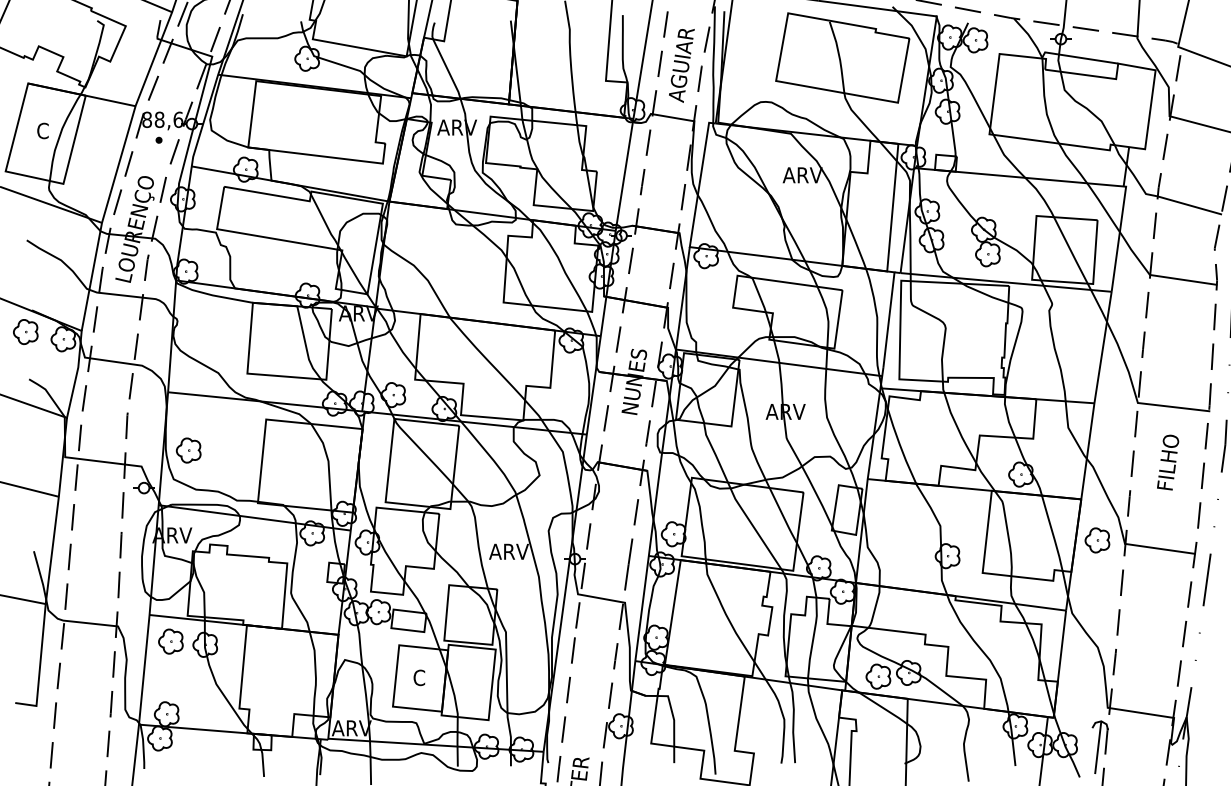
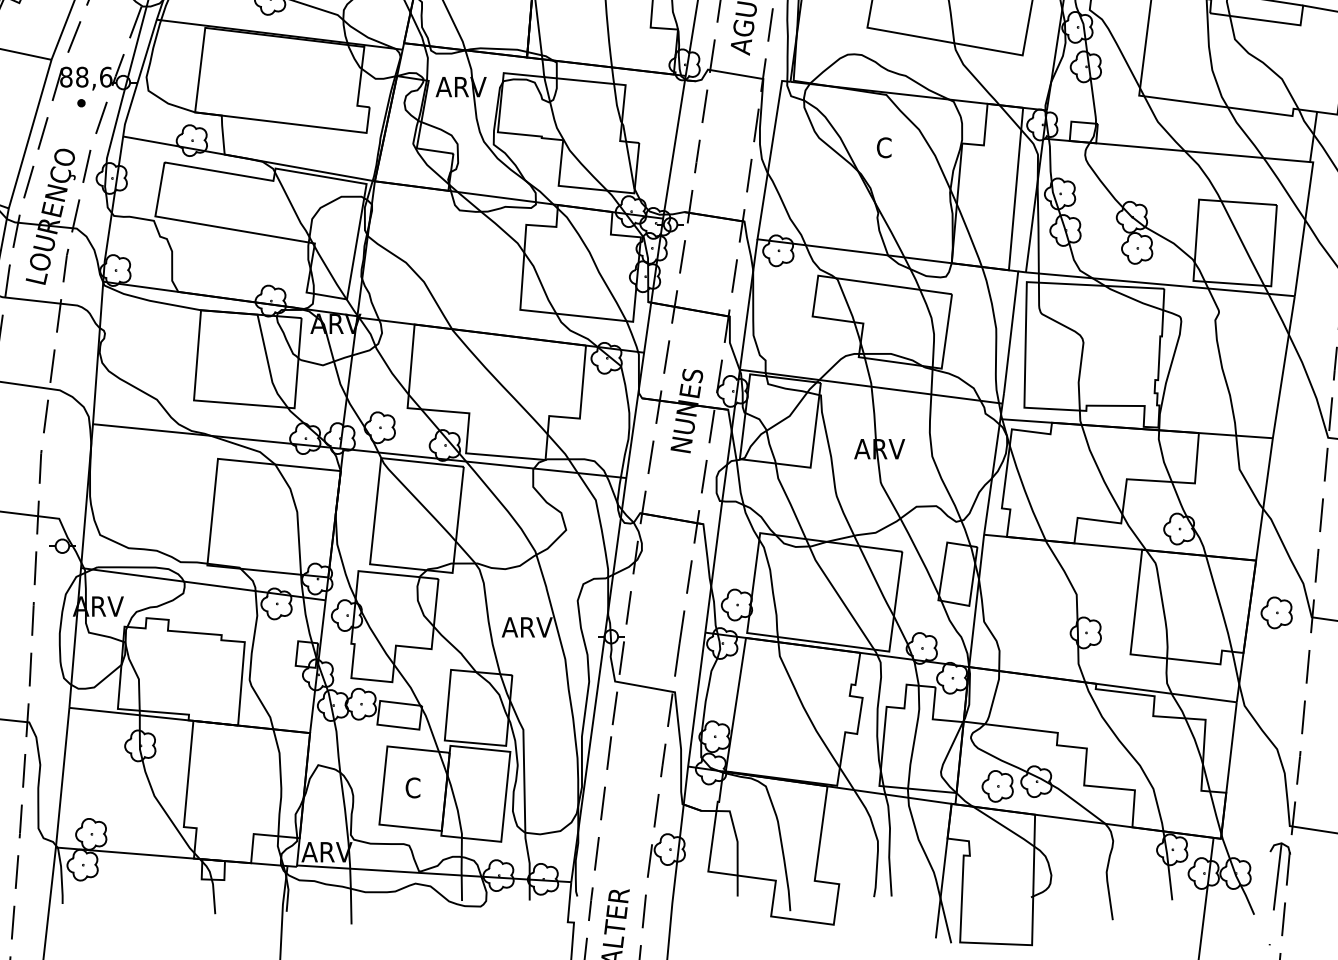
text: (802, 175) -> (901, 148), ARV -> C
part: (188, 450) -> (118, 498), removed
part: (170, 641) -> (96, 741), removed

